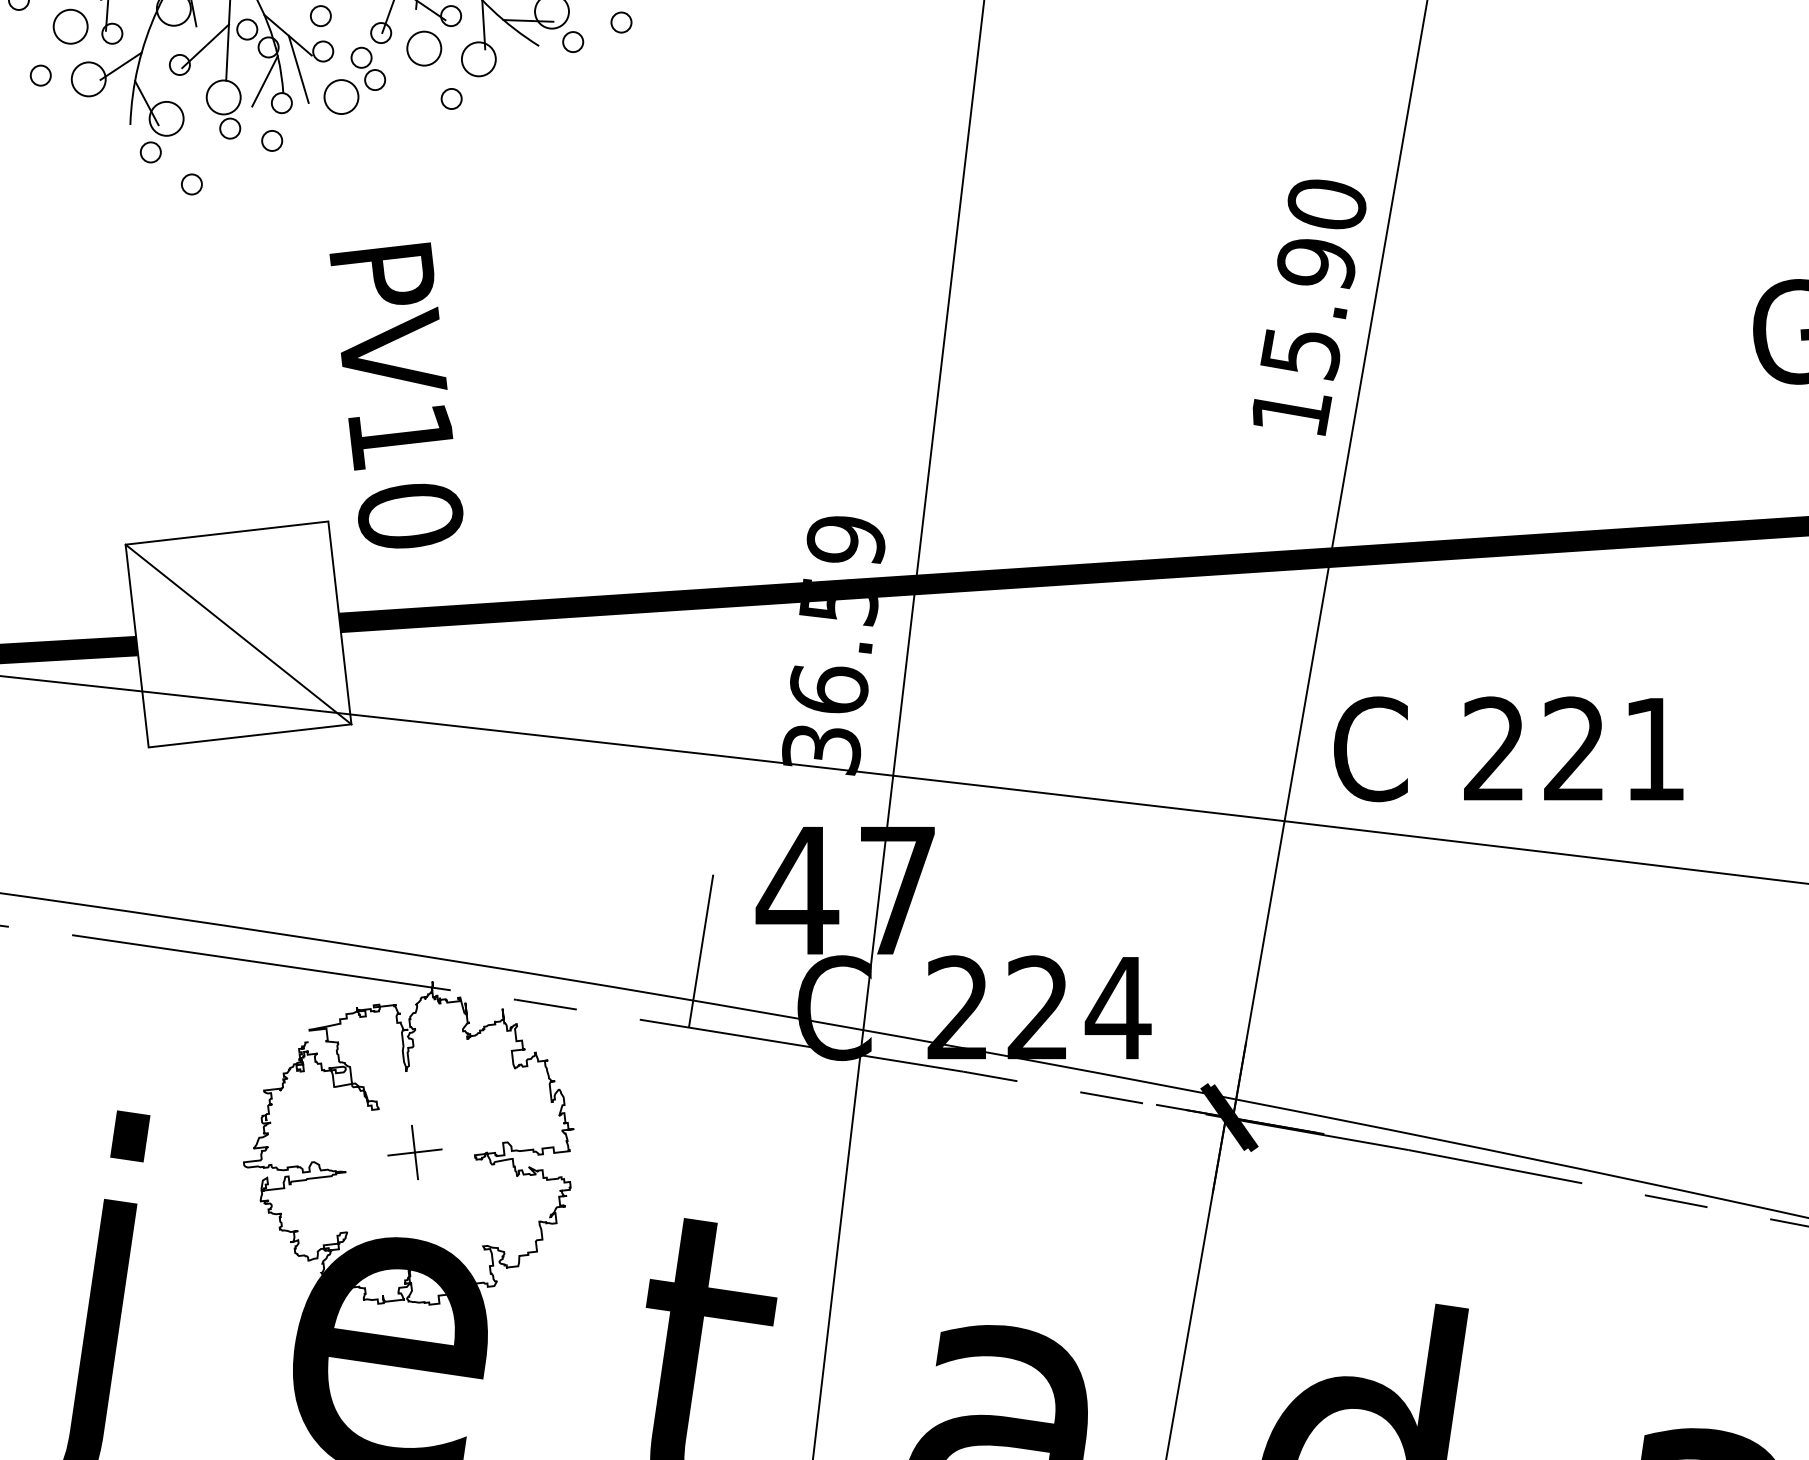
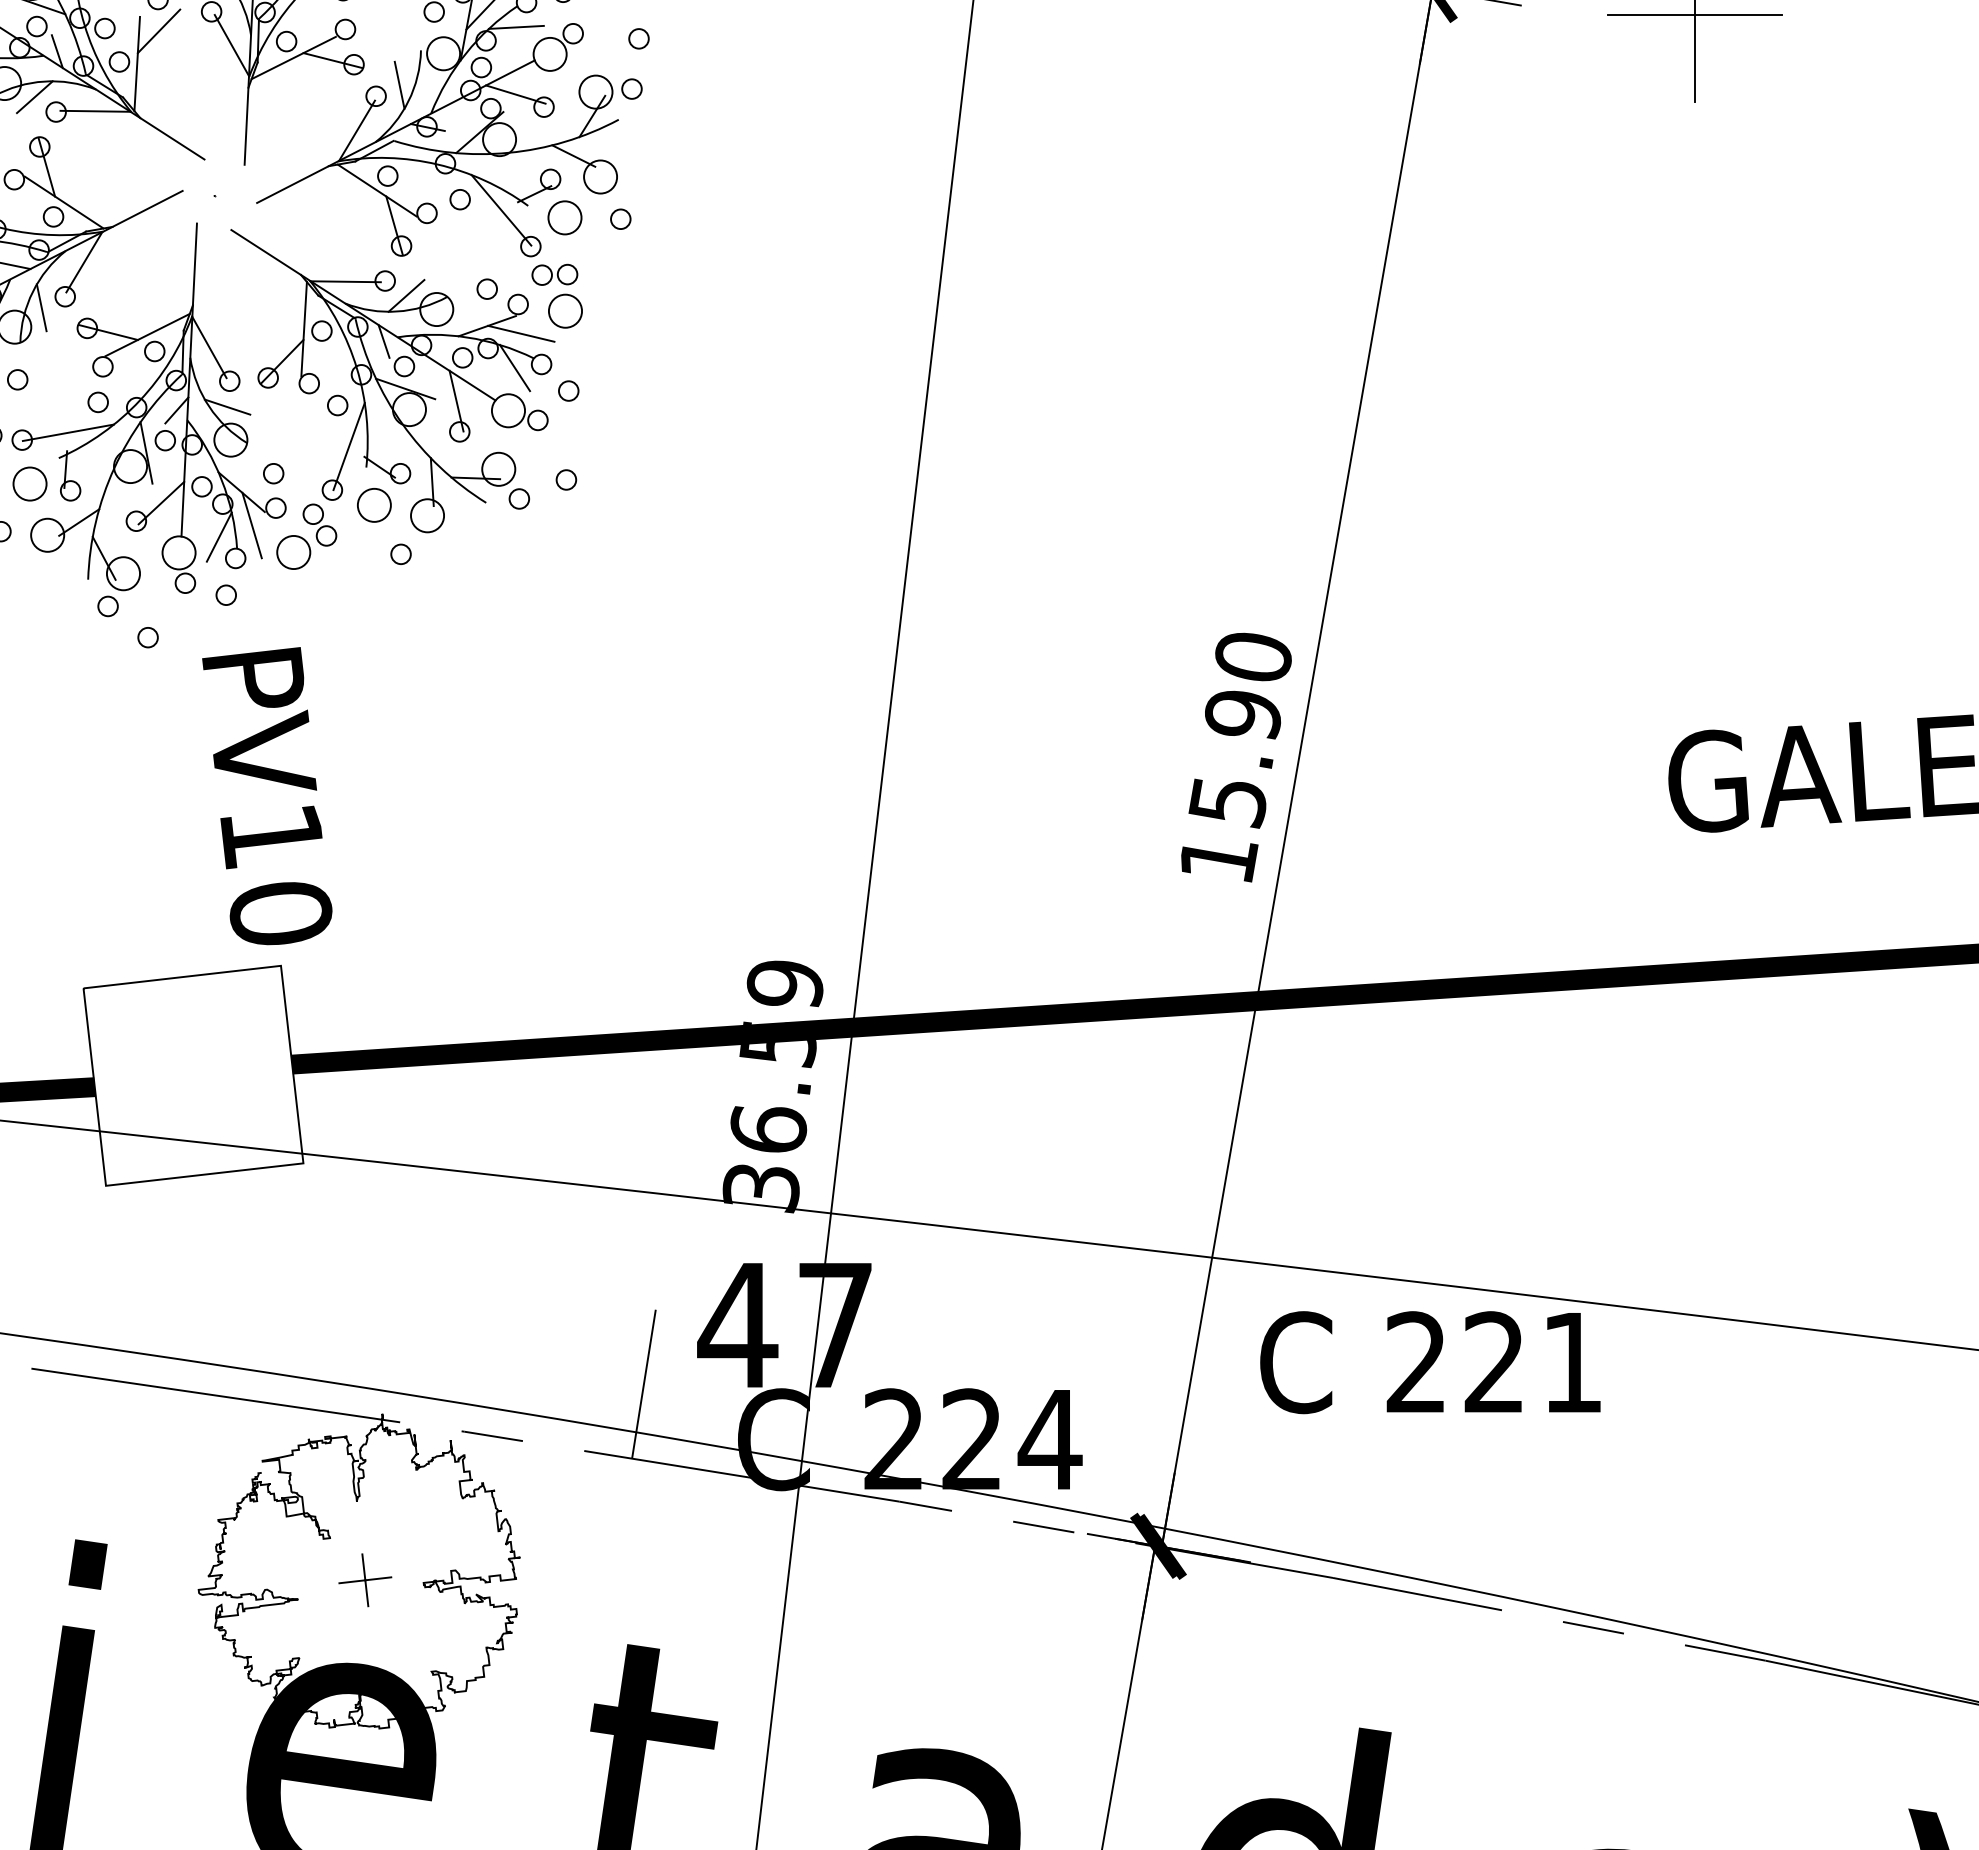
text: (396, 395) -> (267, 796), moved
line: (238, 634) -> (193, 1075), removed
text: (1508, 749) -> (1430, 1362), moved

